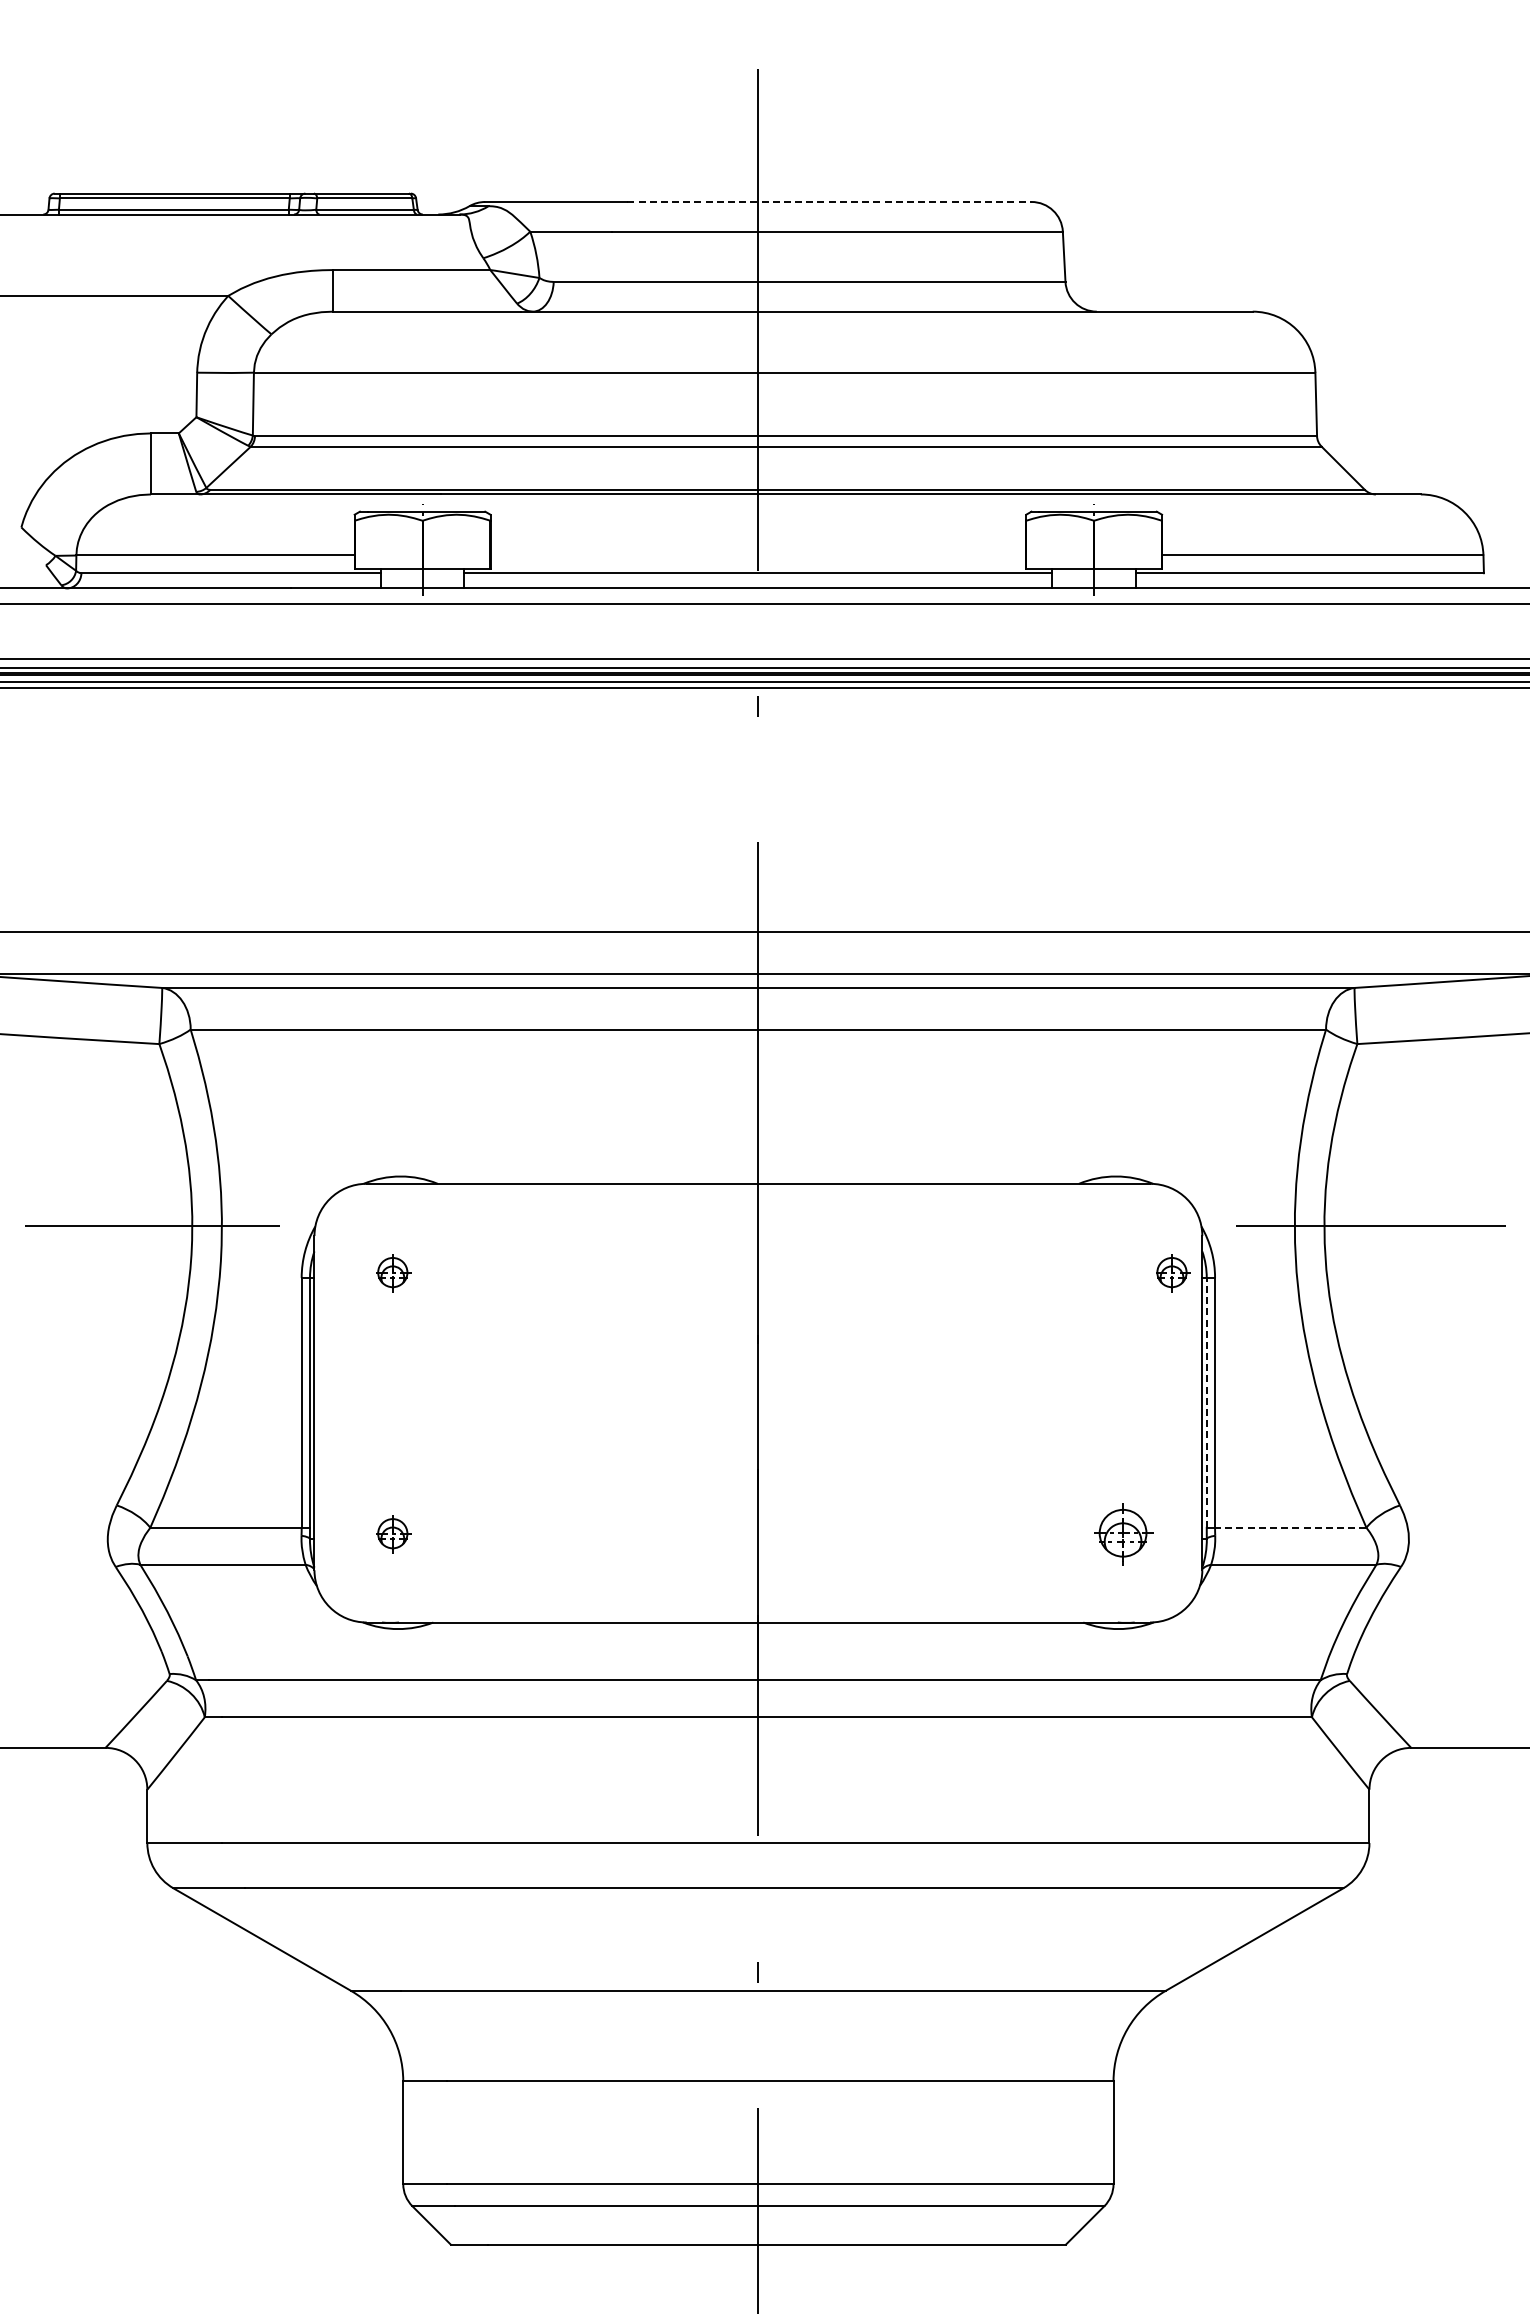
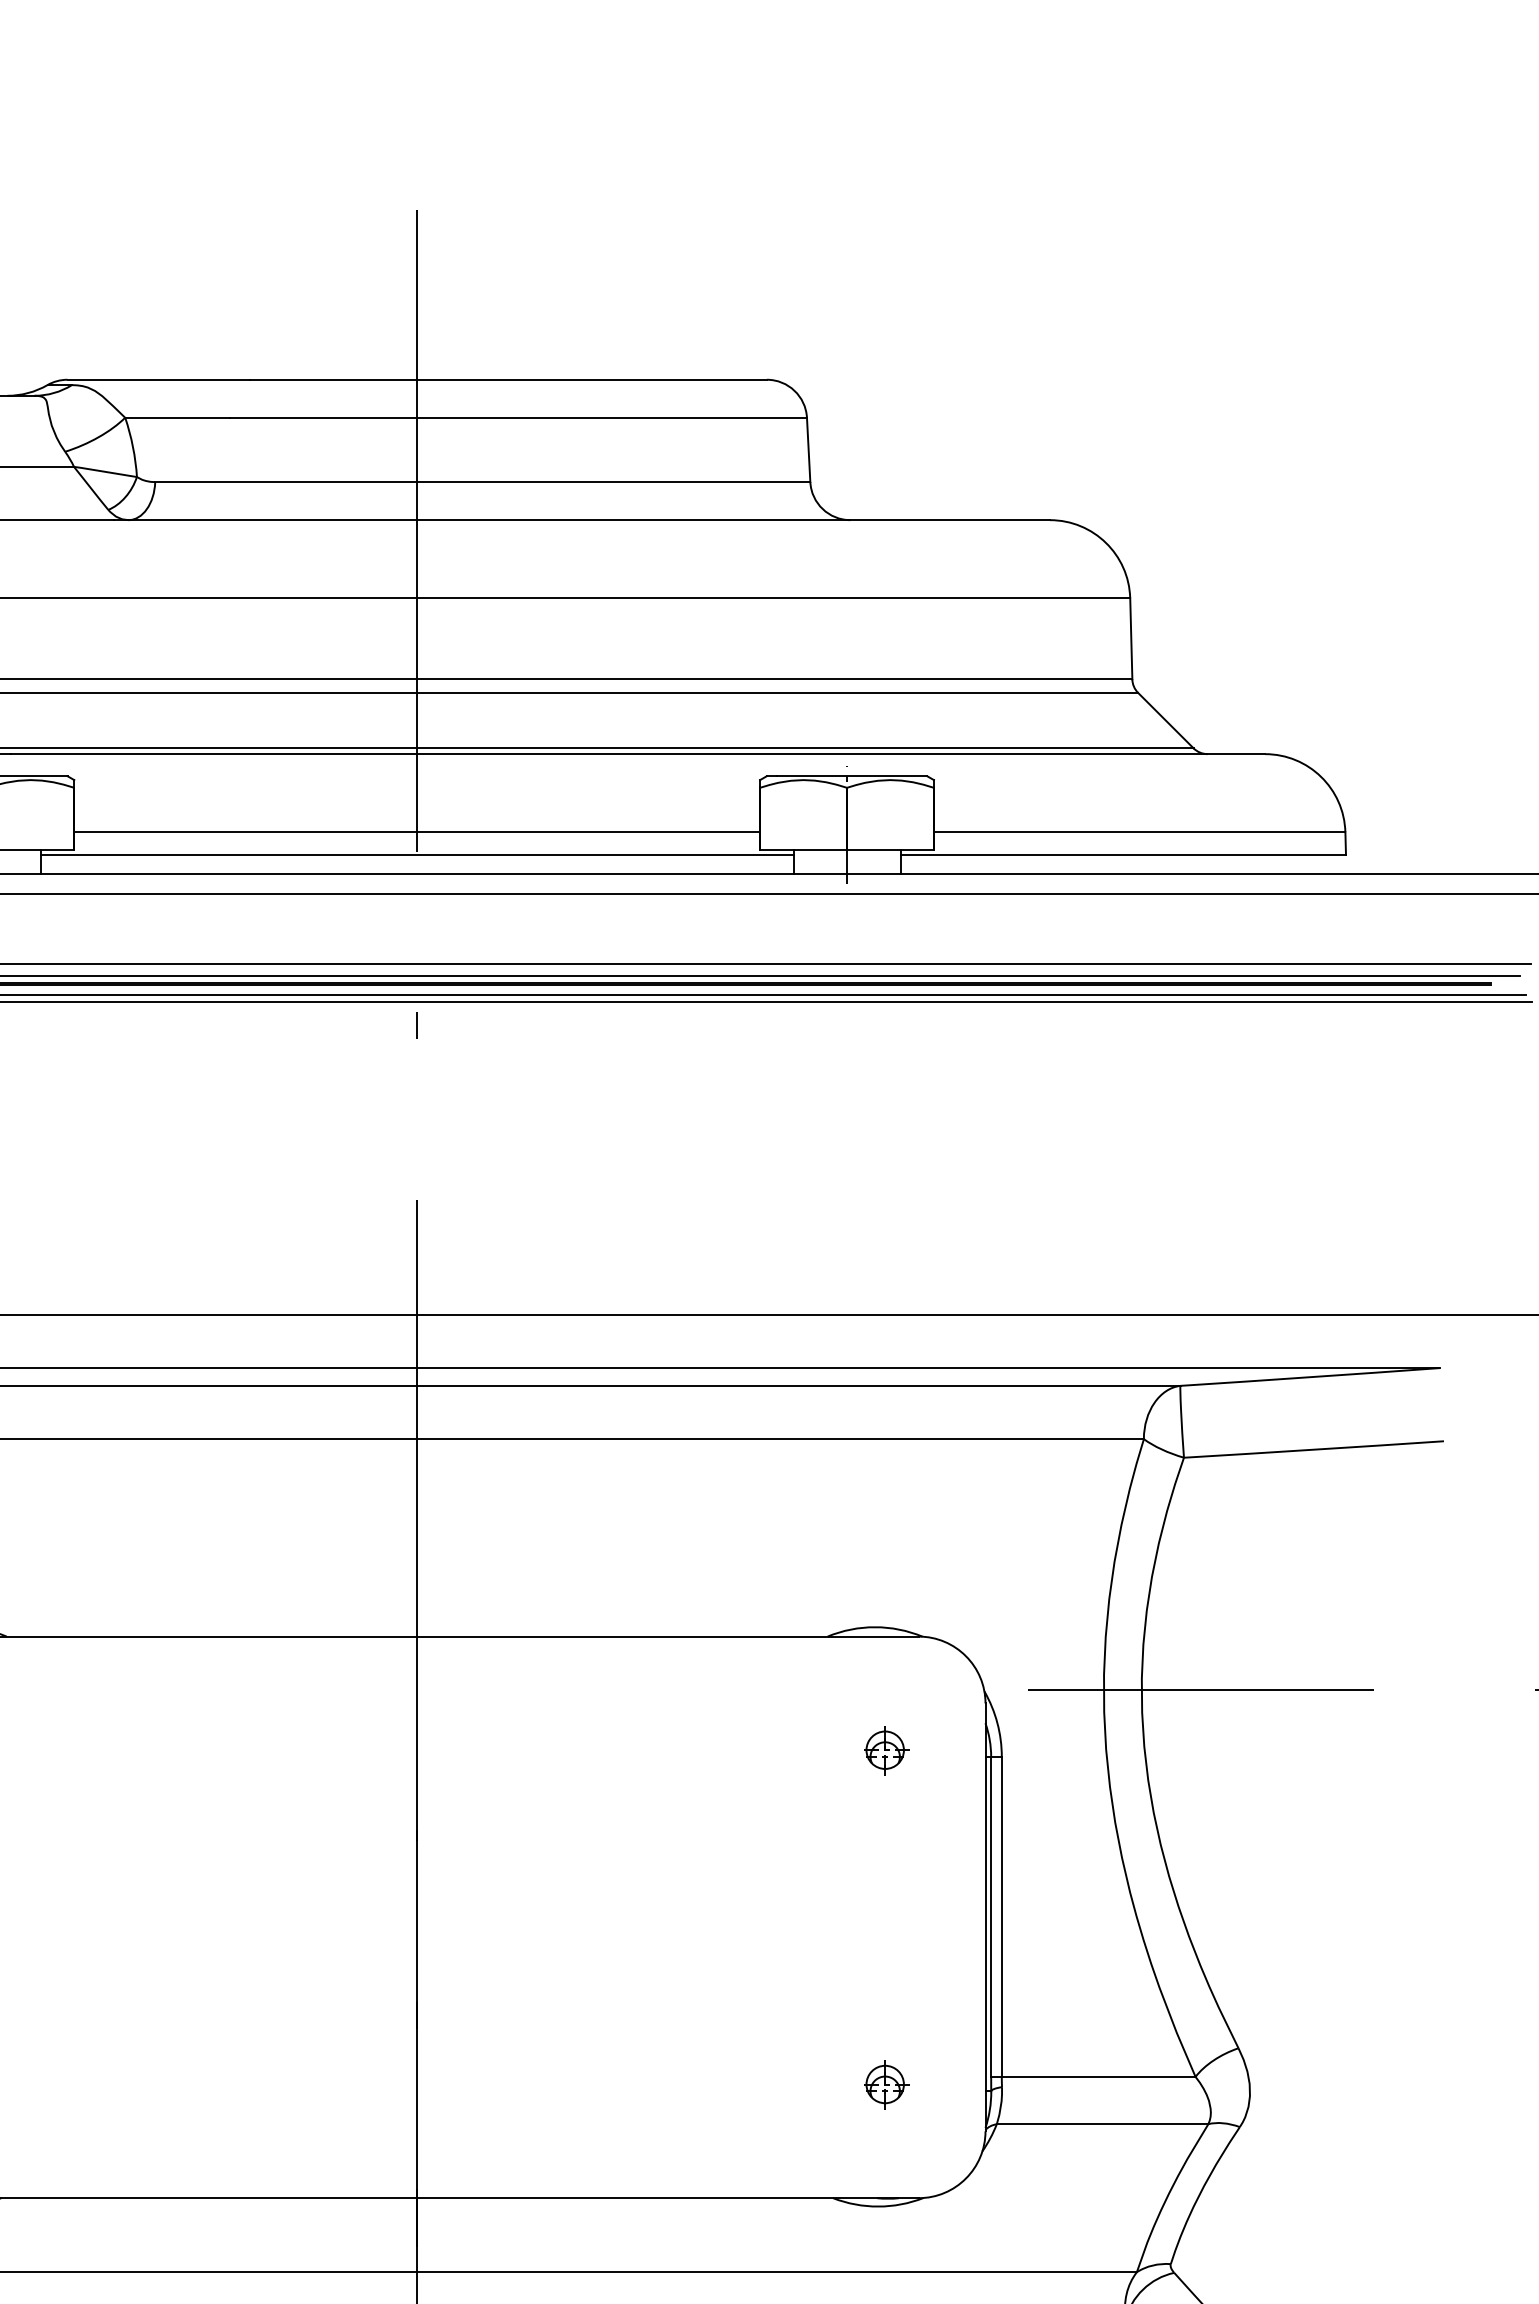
line: (829, 201) -> (508, 379), dashed -> solid
line: (758, 555) -> (417, 832), added
part: (1173, 1273) -> (887, 1751), moved
line: (1206, 1402) -> (990, 1916), dashed -> solid
line: (1290, 1527) -> (1098, 2076), dashed -> solid
part: (1125, 1534) -> (887, 2085), size x0.62

